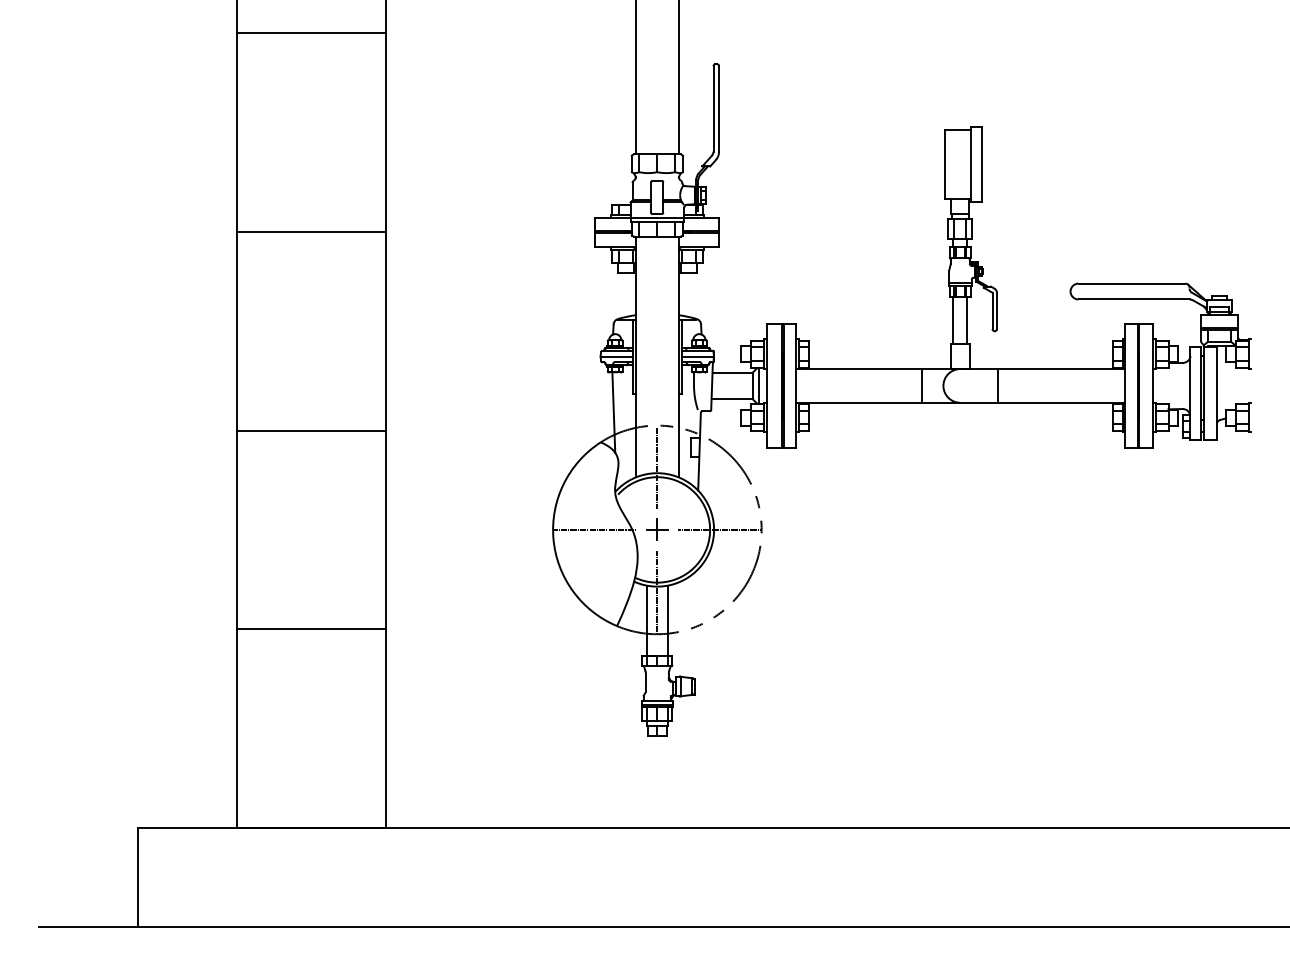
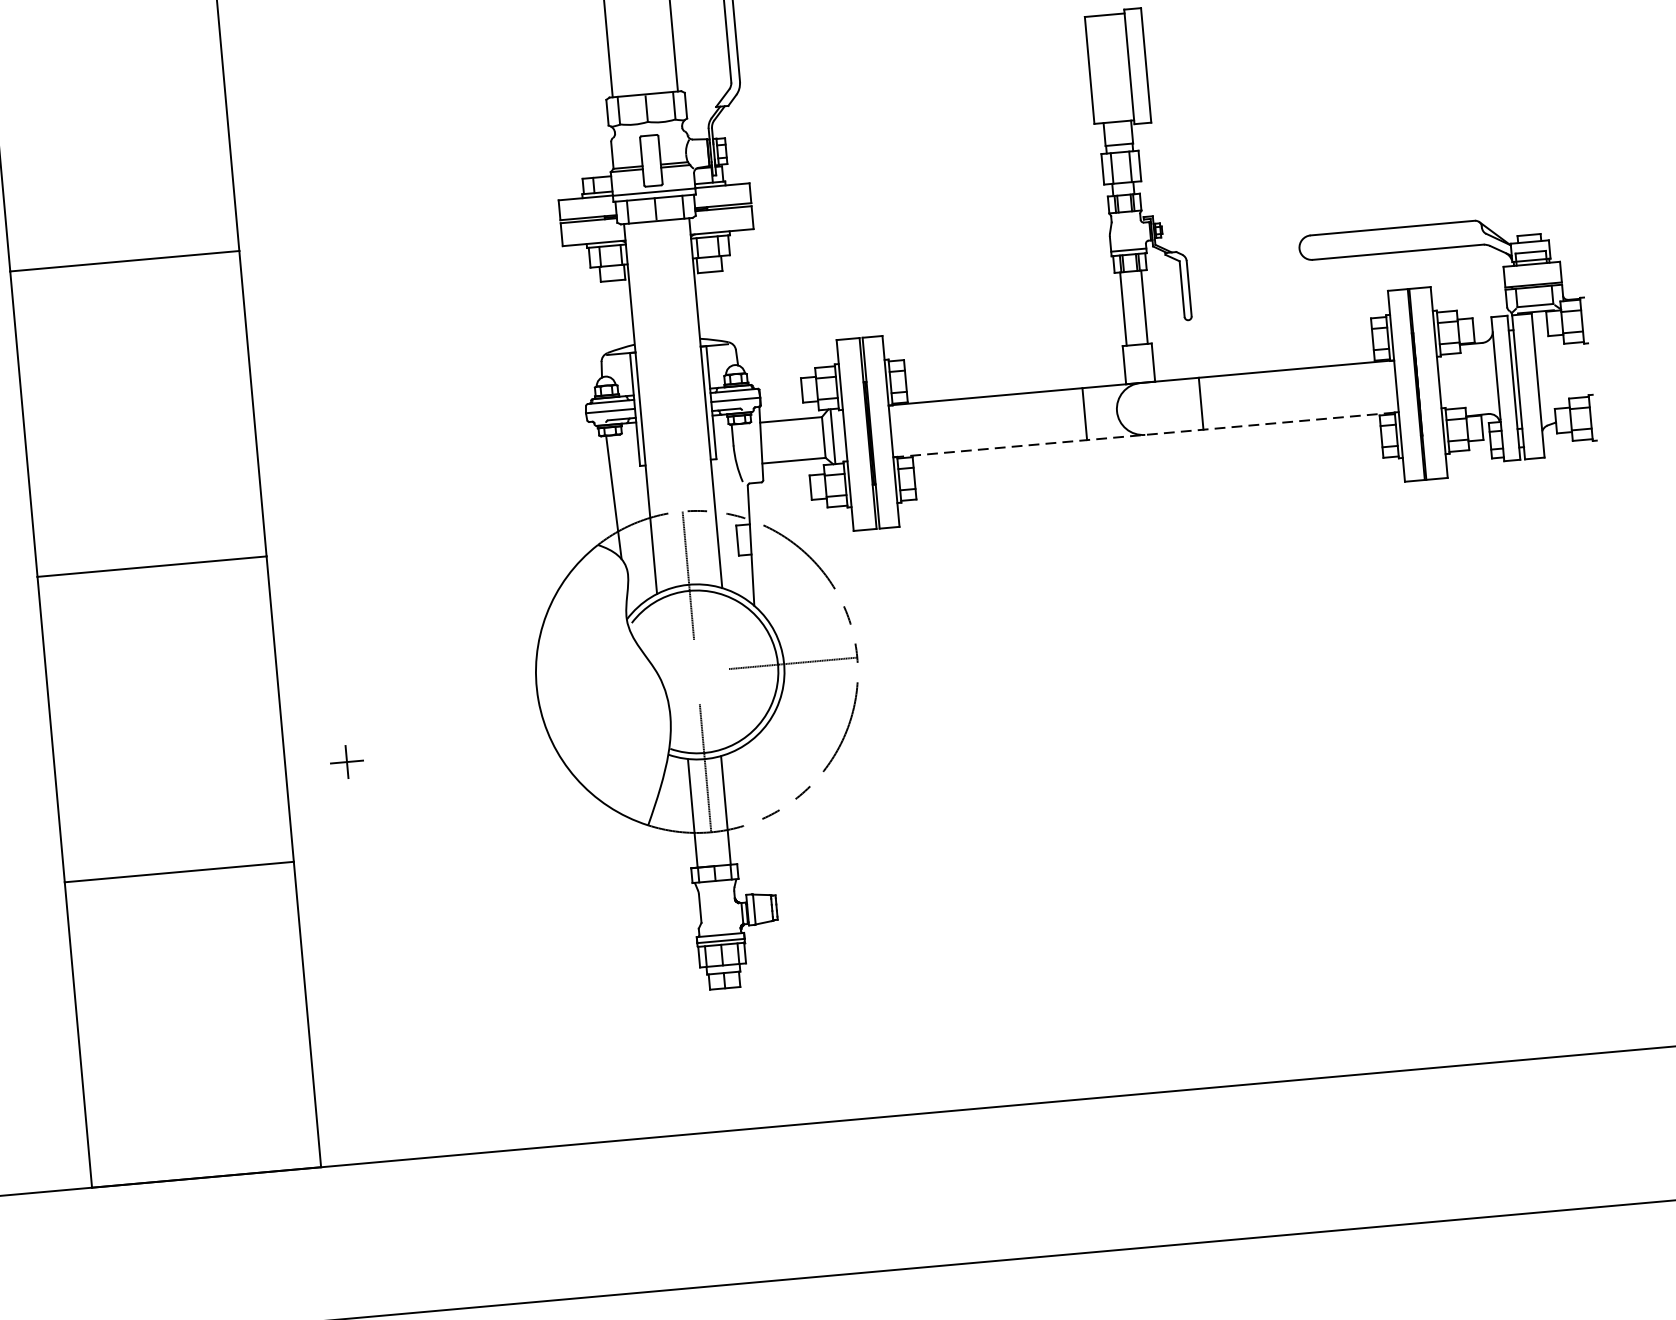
line: (961, 402) -> (1147, 434), solid -> dashed
line: (594, 529) -> (600, 679), removed
part: (657, 529) -> (347, 761), moved

